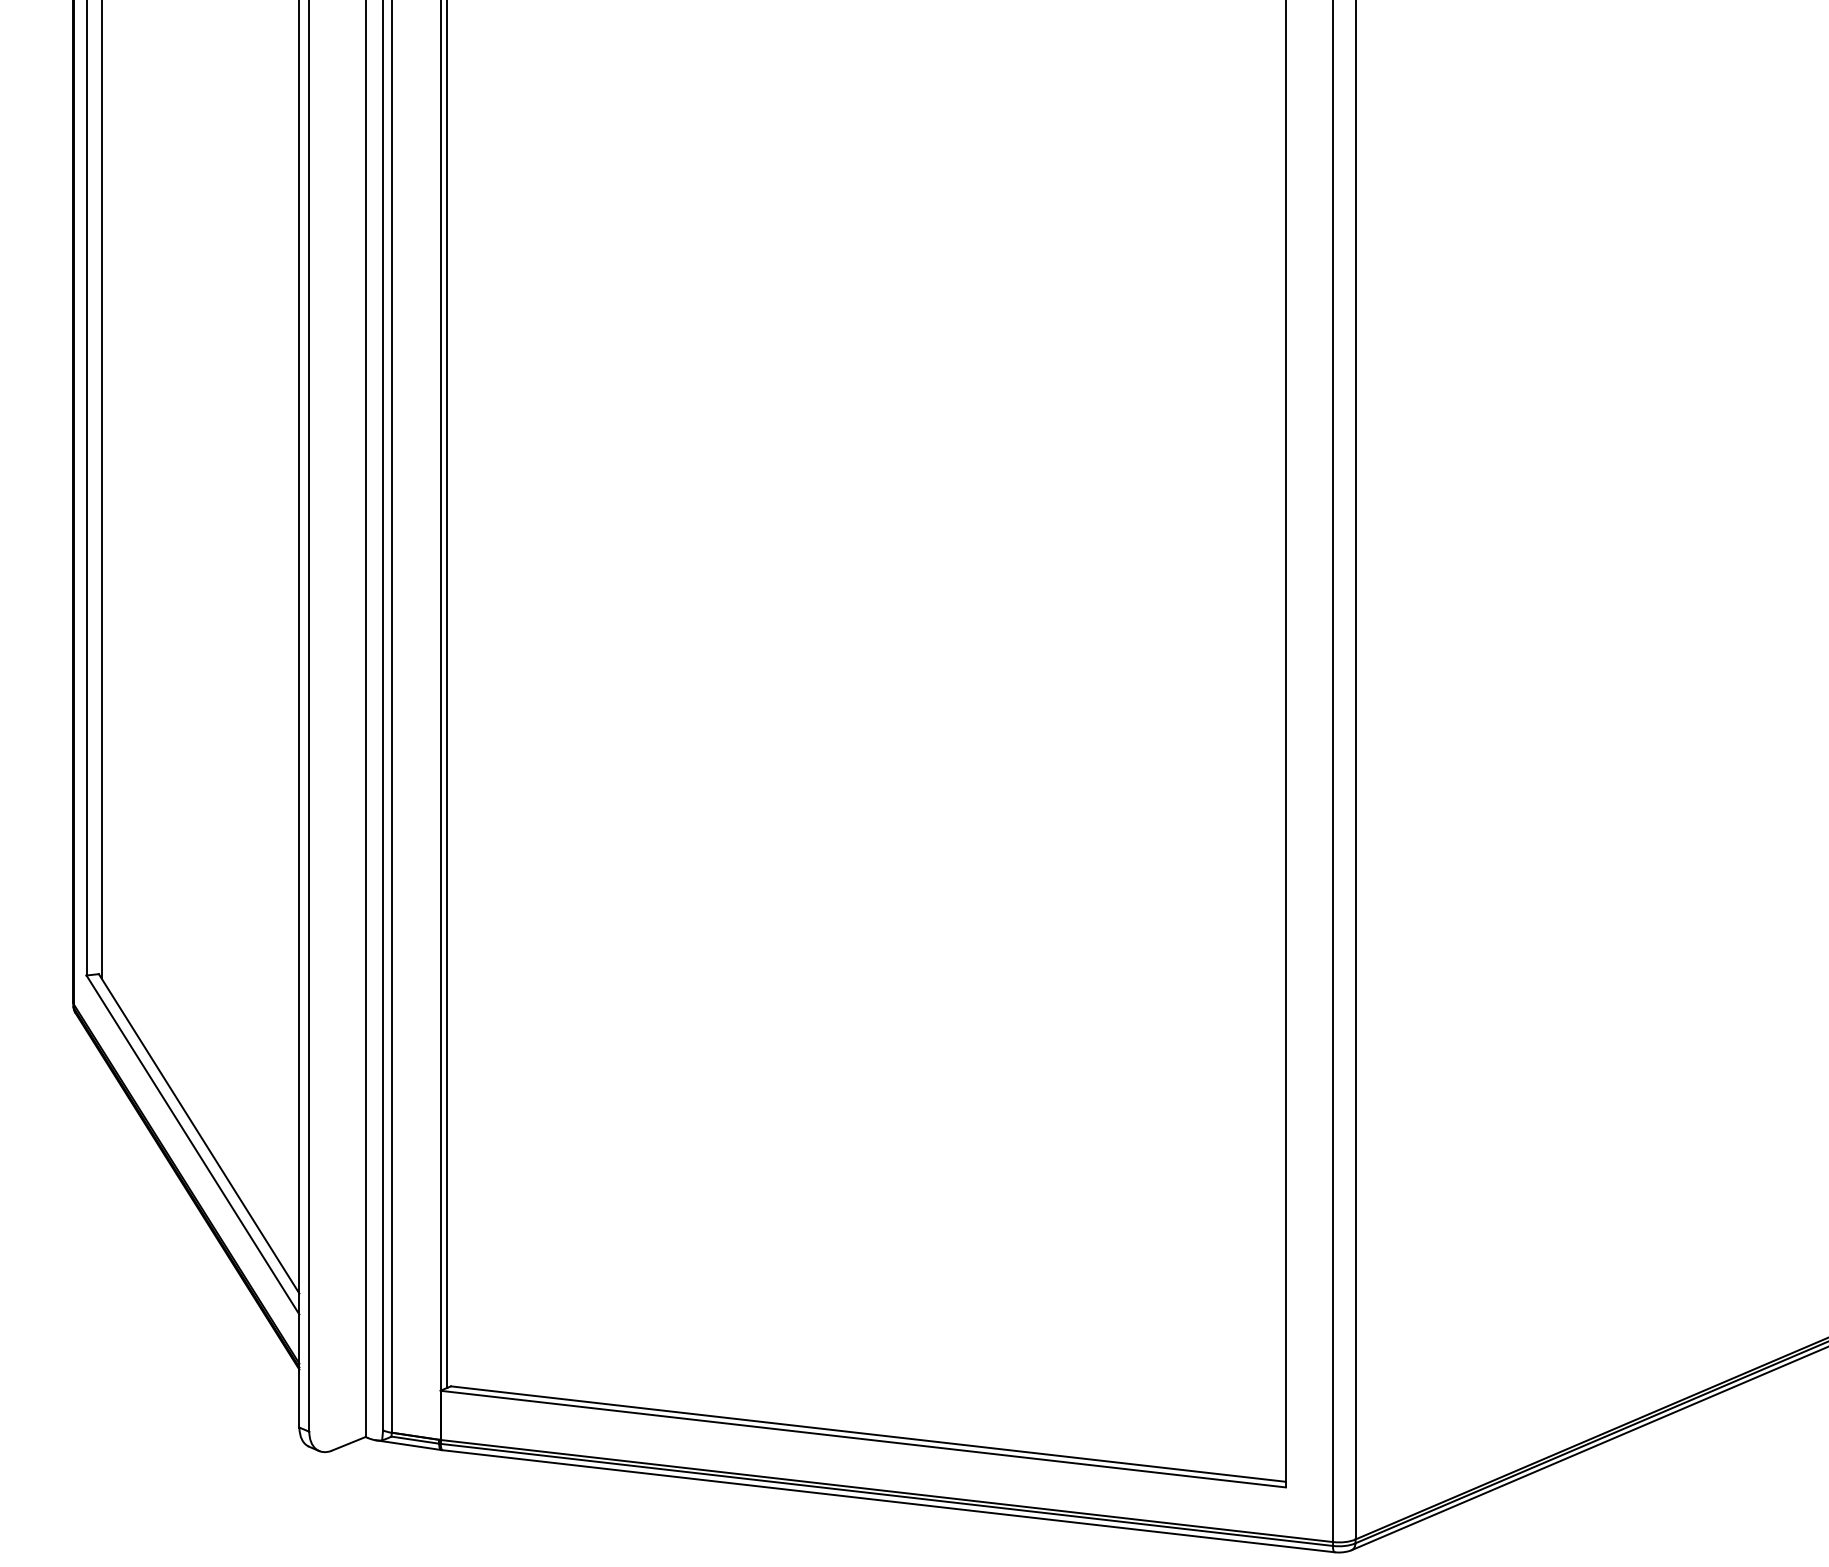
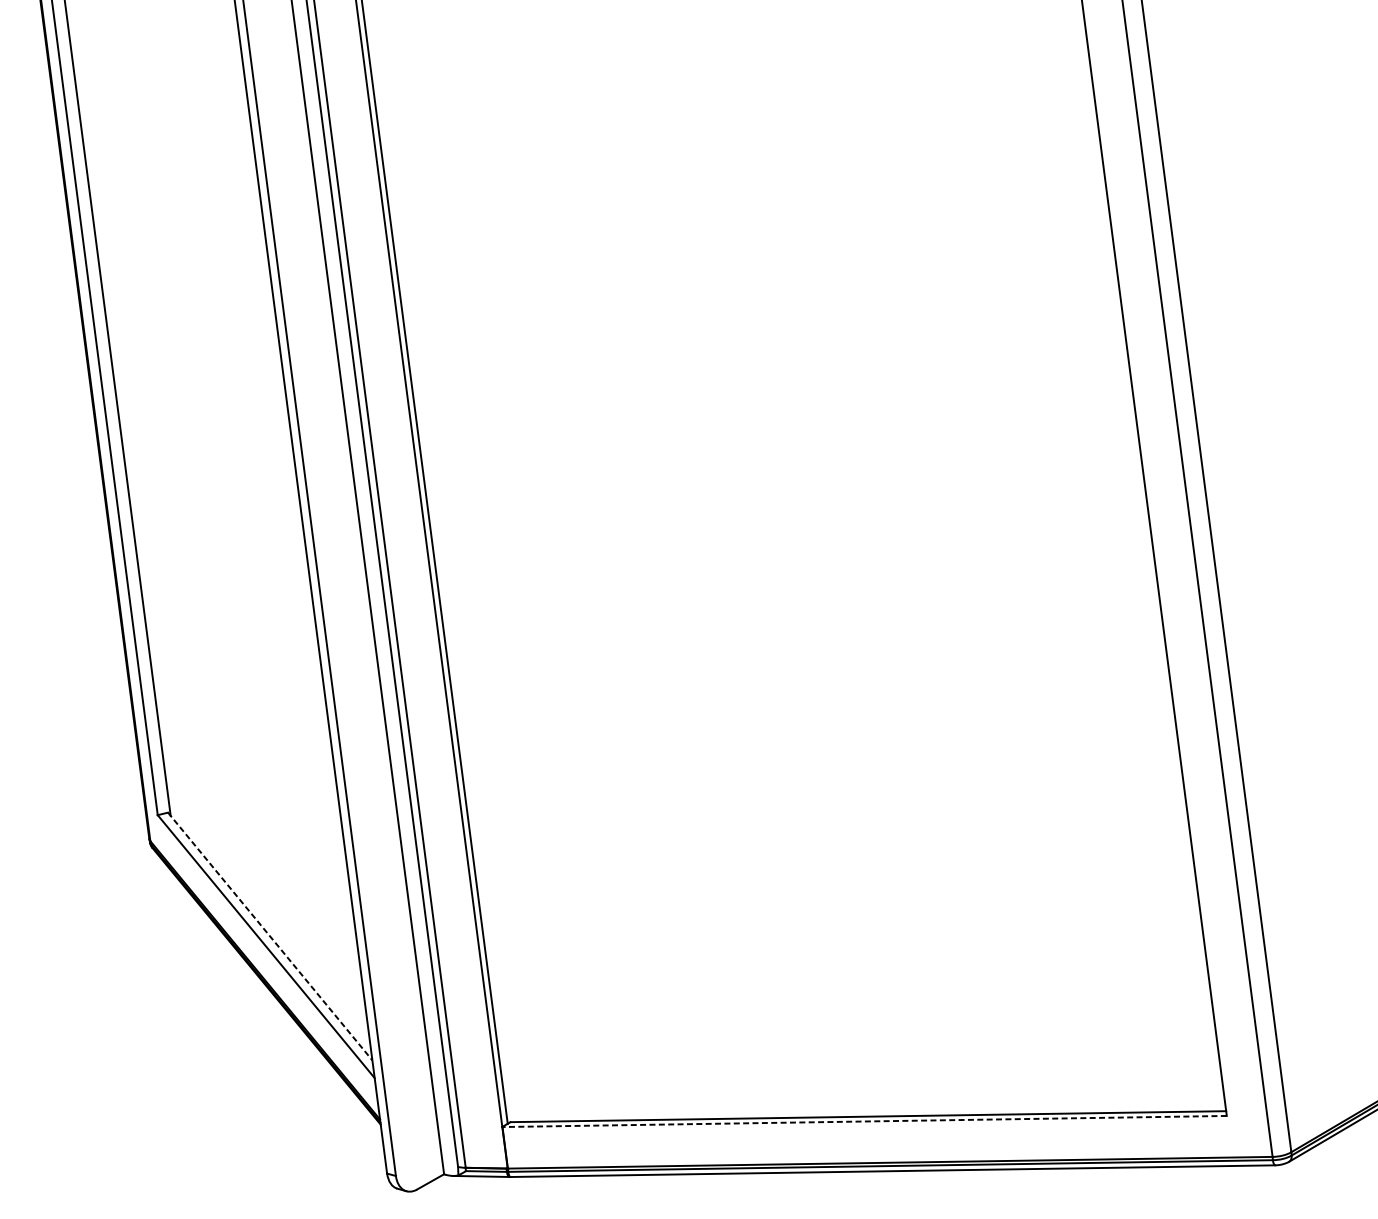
line: (199, 1133) -> (270, 936), solid -> dashed
line: (862, 1439) -> (863, 1121), solid -> dashed

